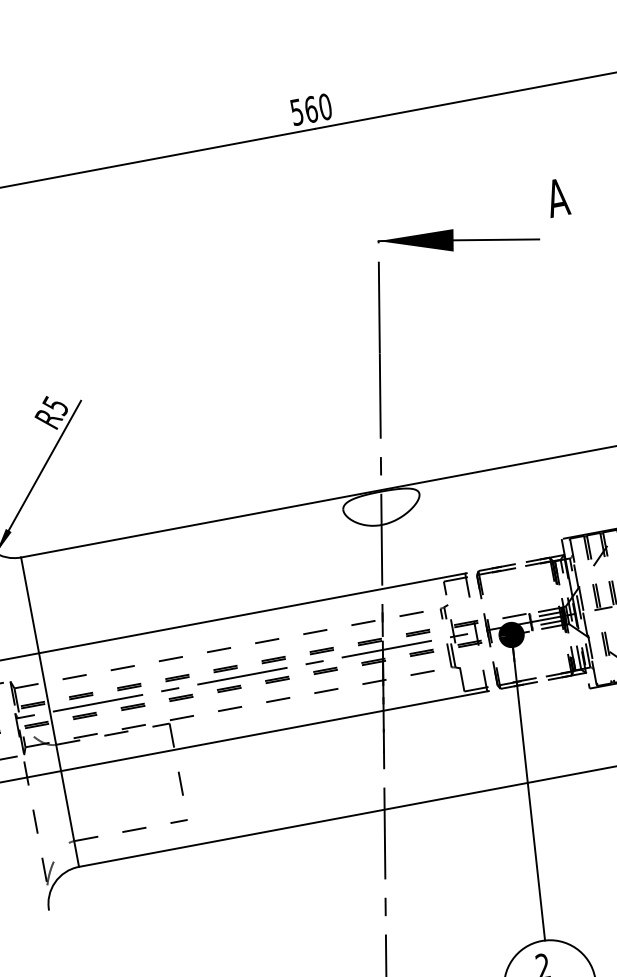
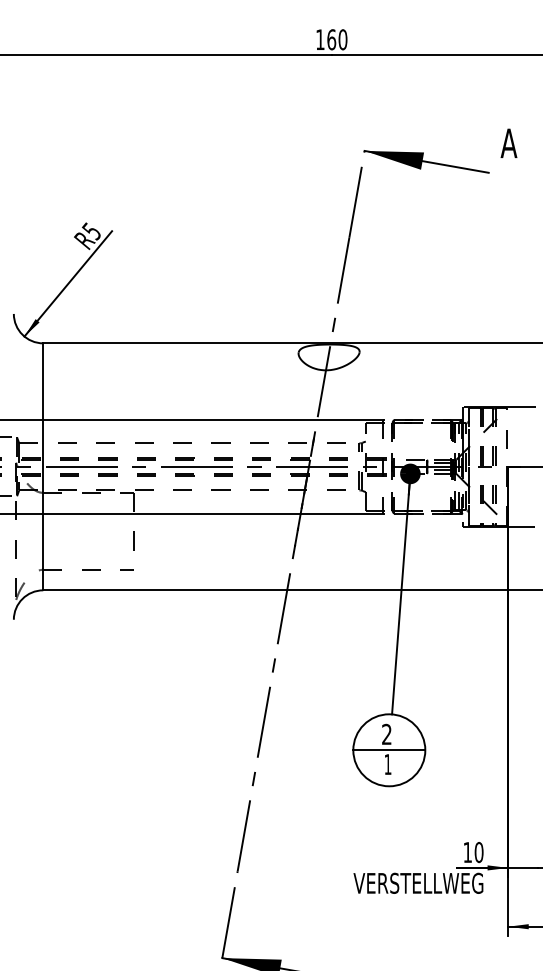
text: (297, 111) -> (320, 39), 560 -> 160

